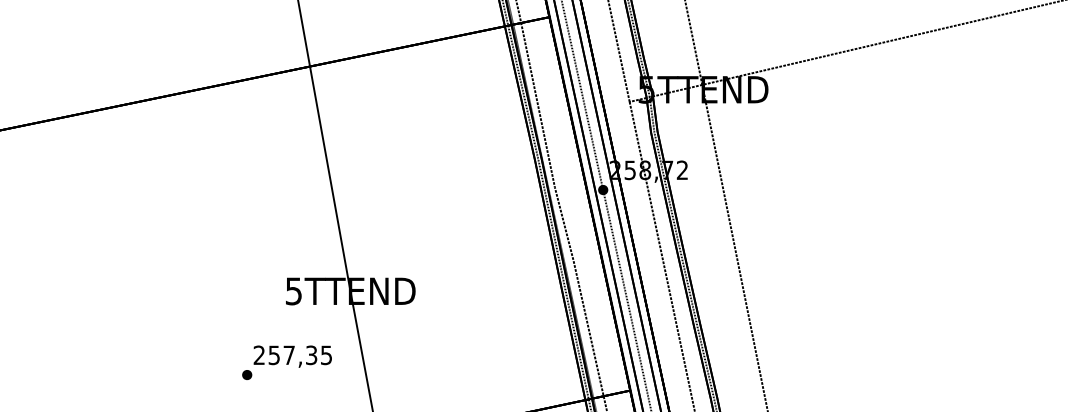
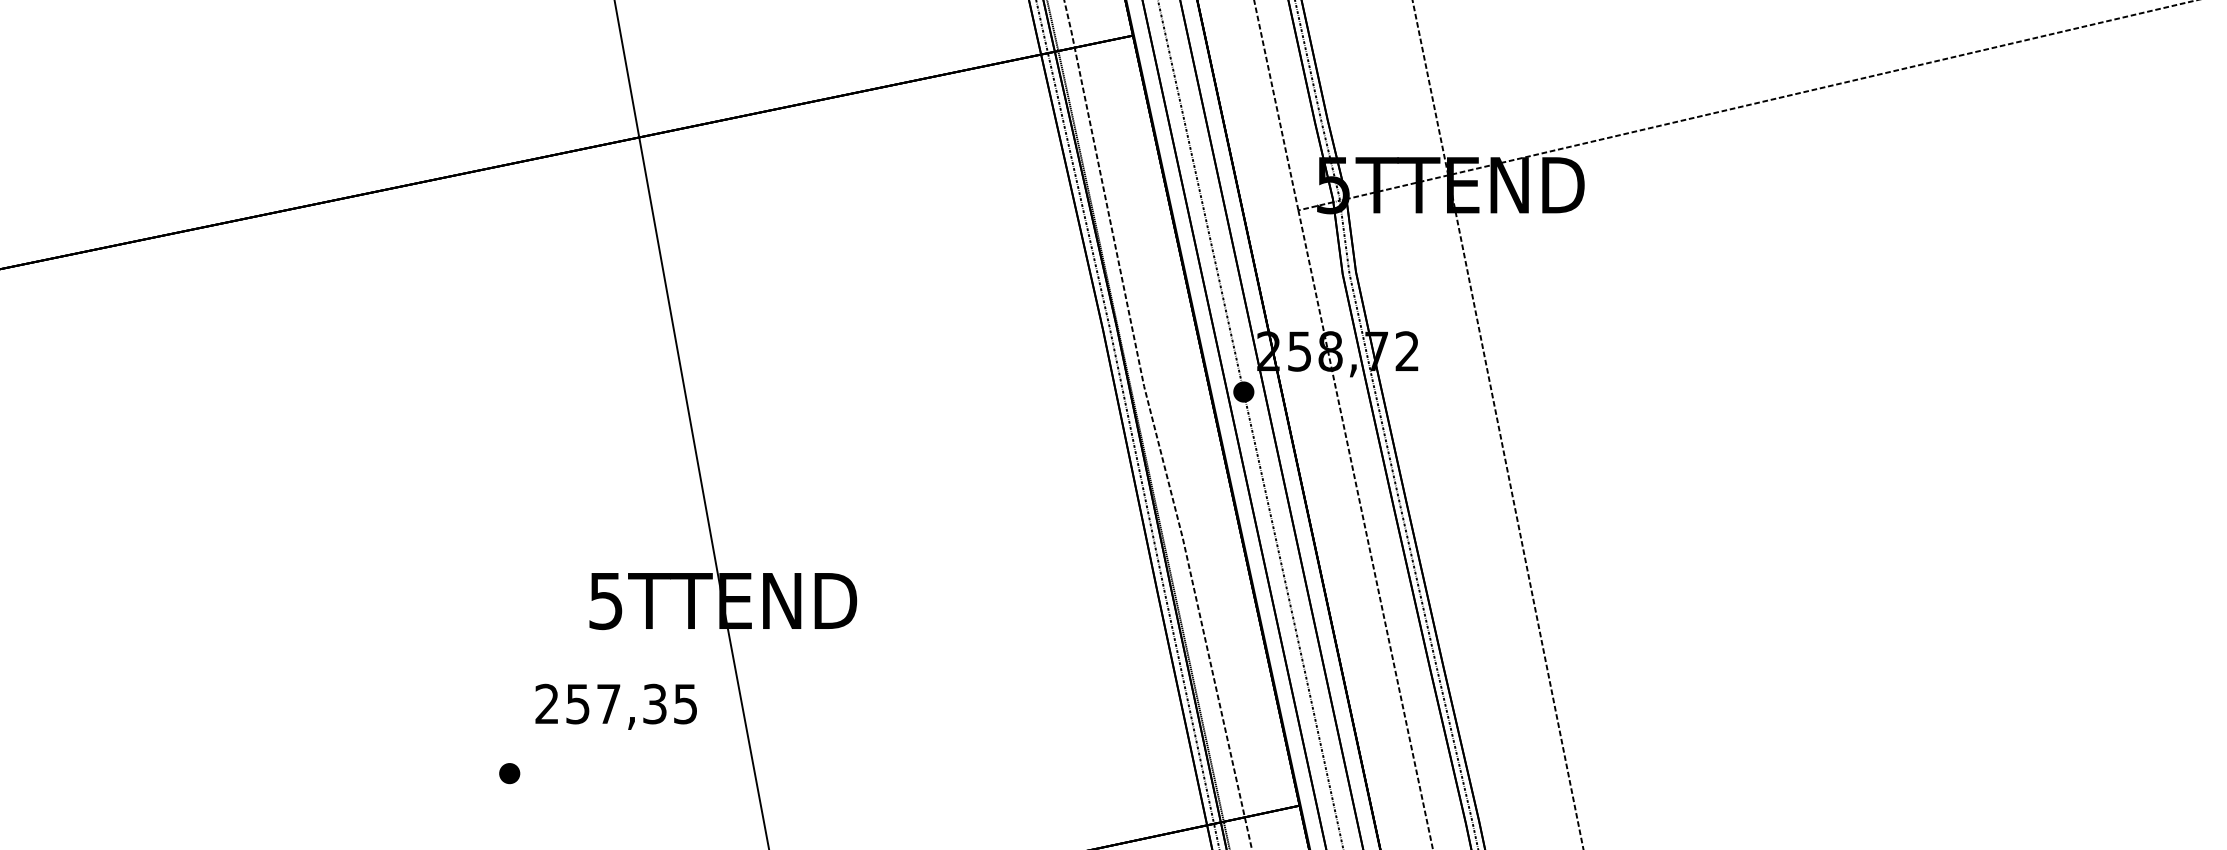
text: (292, 356) -> (615, 706), moved

